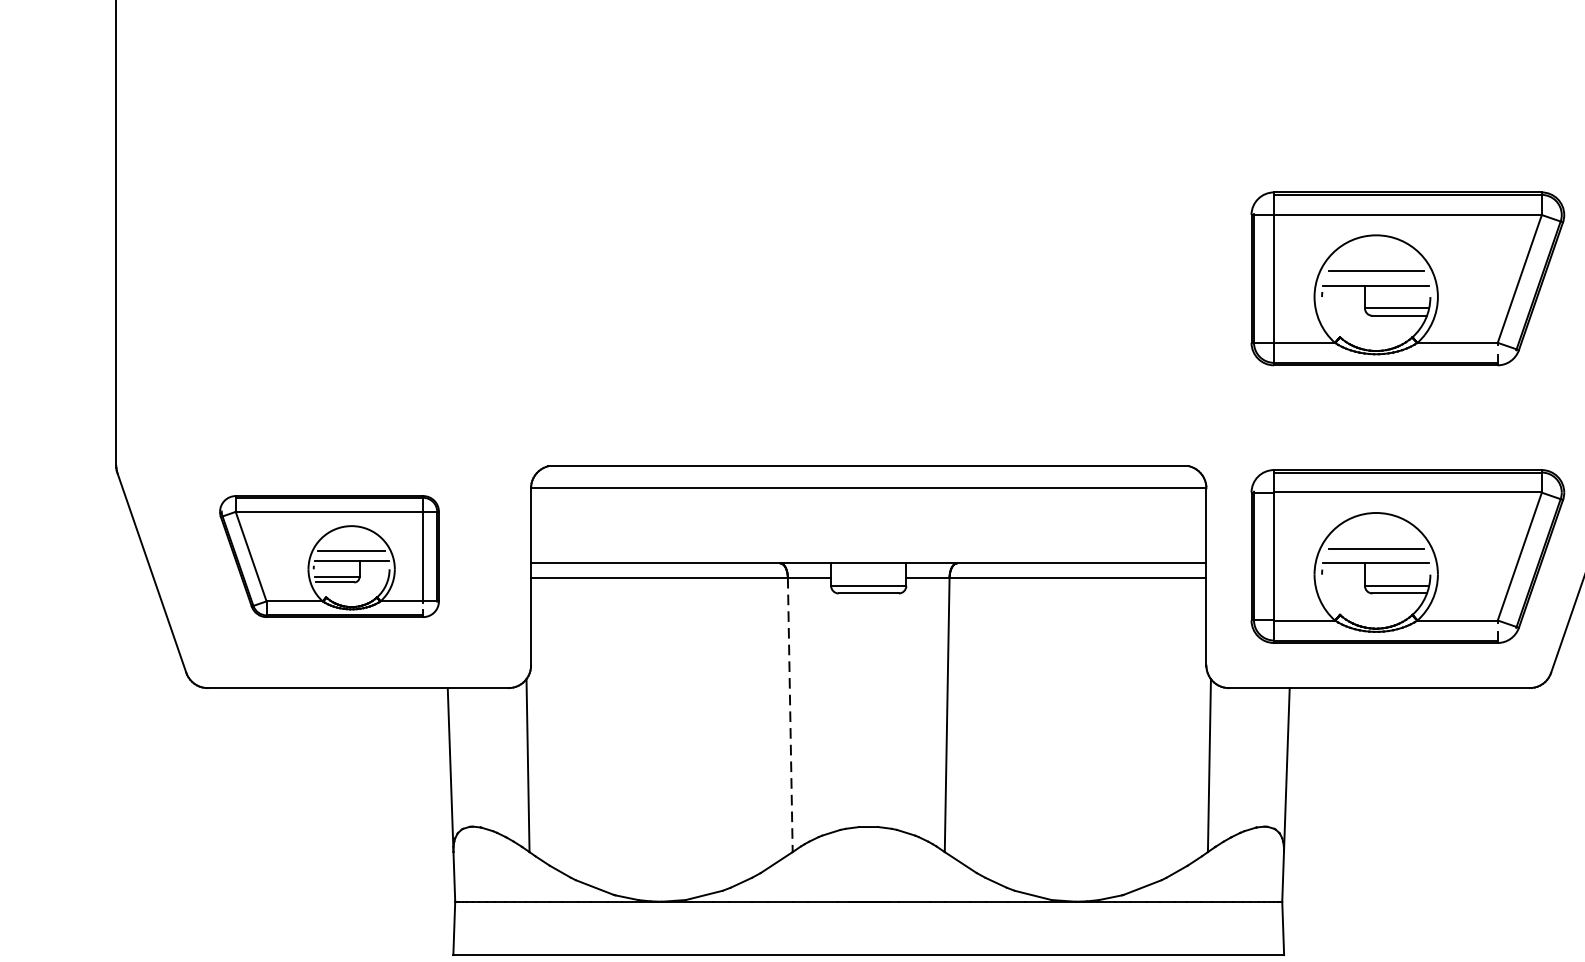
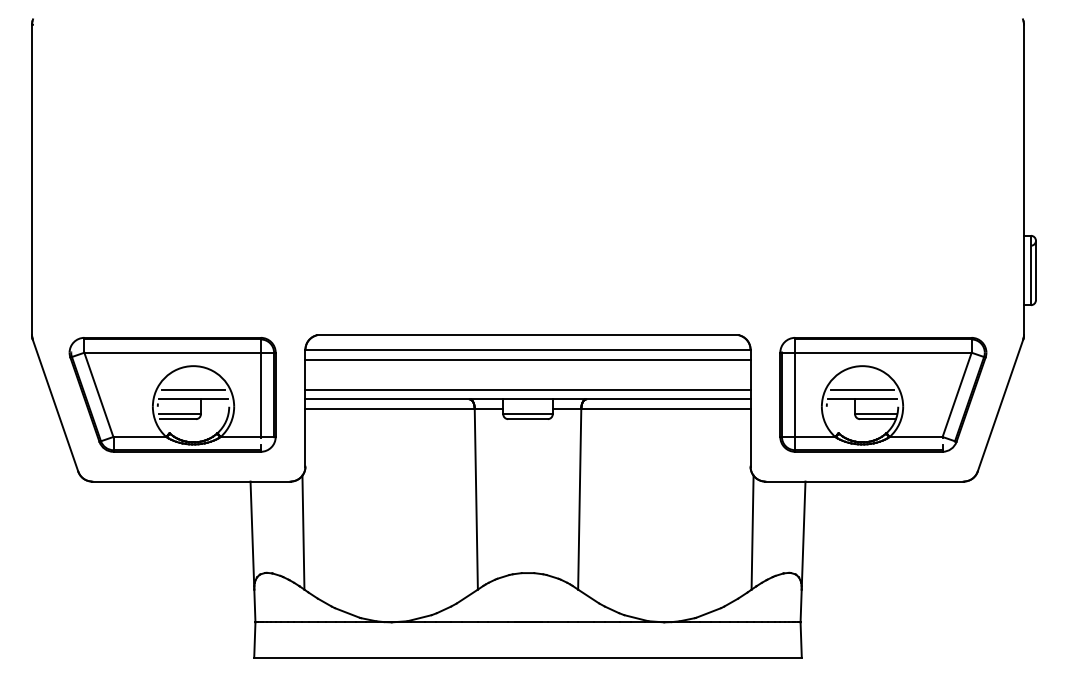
part: (1408, 278) -> (883, 211), removed
line: (867, 502) -> (527, 359), added
line: (867, 548) -> (527, 389), added
part: (329, 556) -> (172, 394), size x1.43
line: (790, 715) -> (476, 499), dashed -> solid

